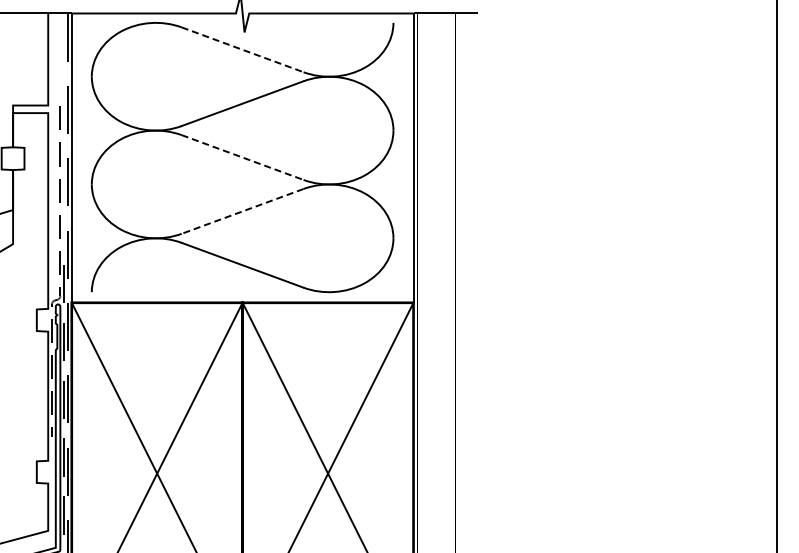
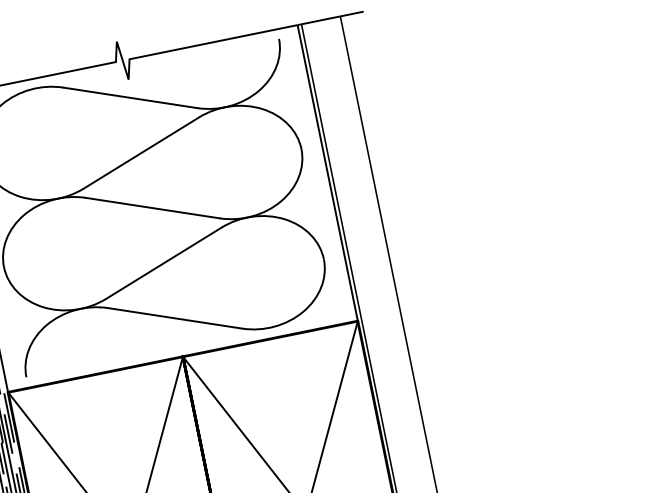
line: (242, 49) -> (130, 97), dashed -> solid
line: (242, 157) -> (152, 208), dashed -> solid
line: (242, 211) -> (163, 263), dashed -> solid

